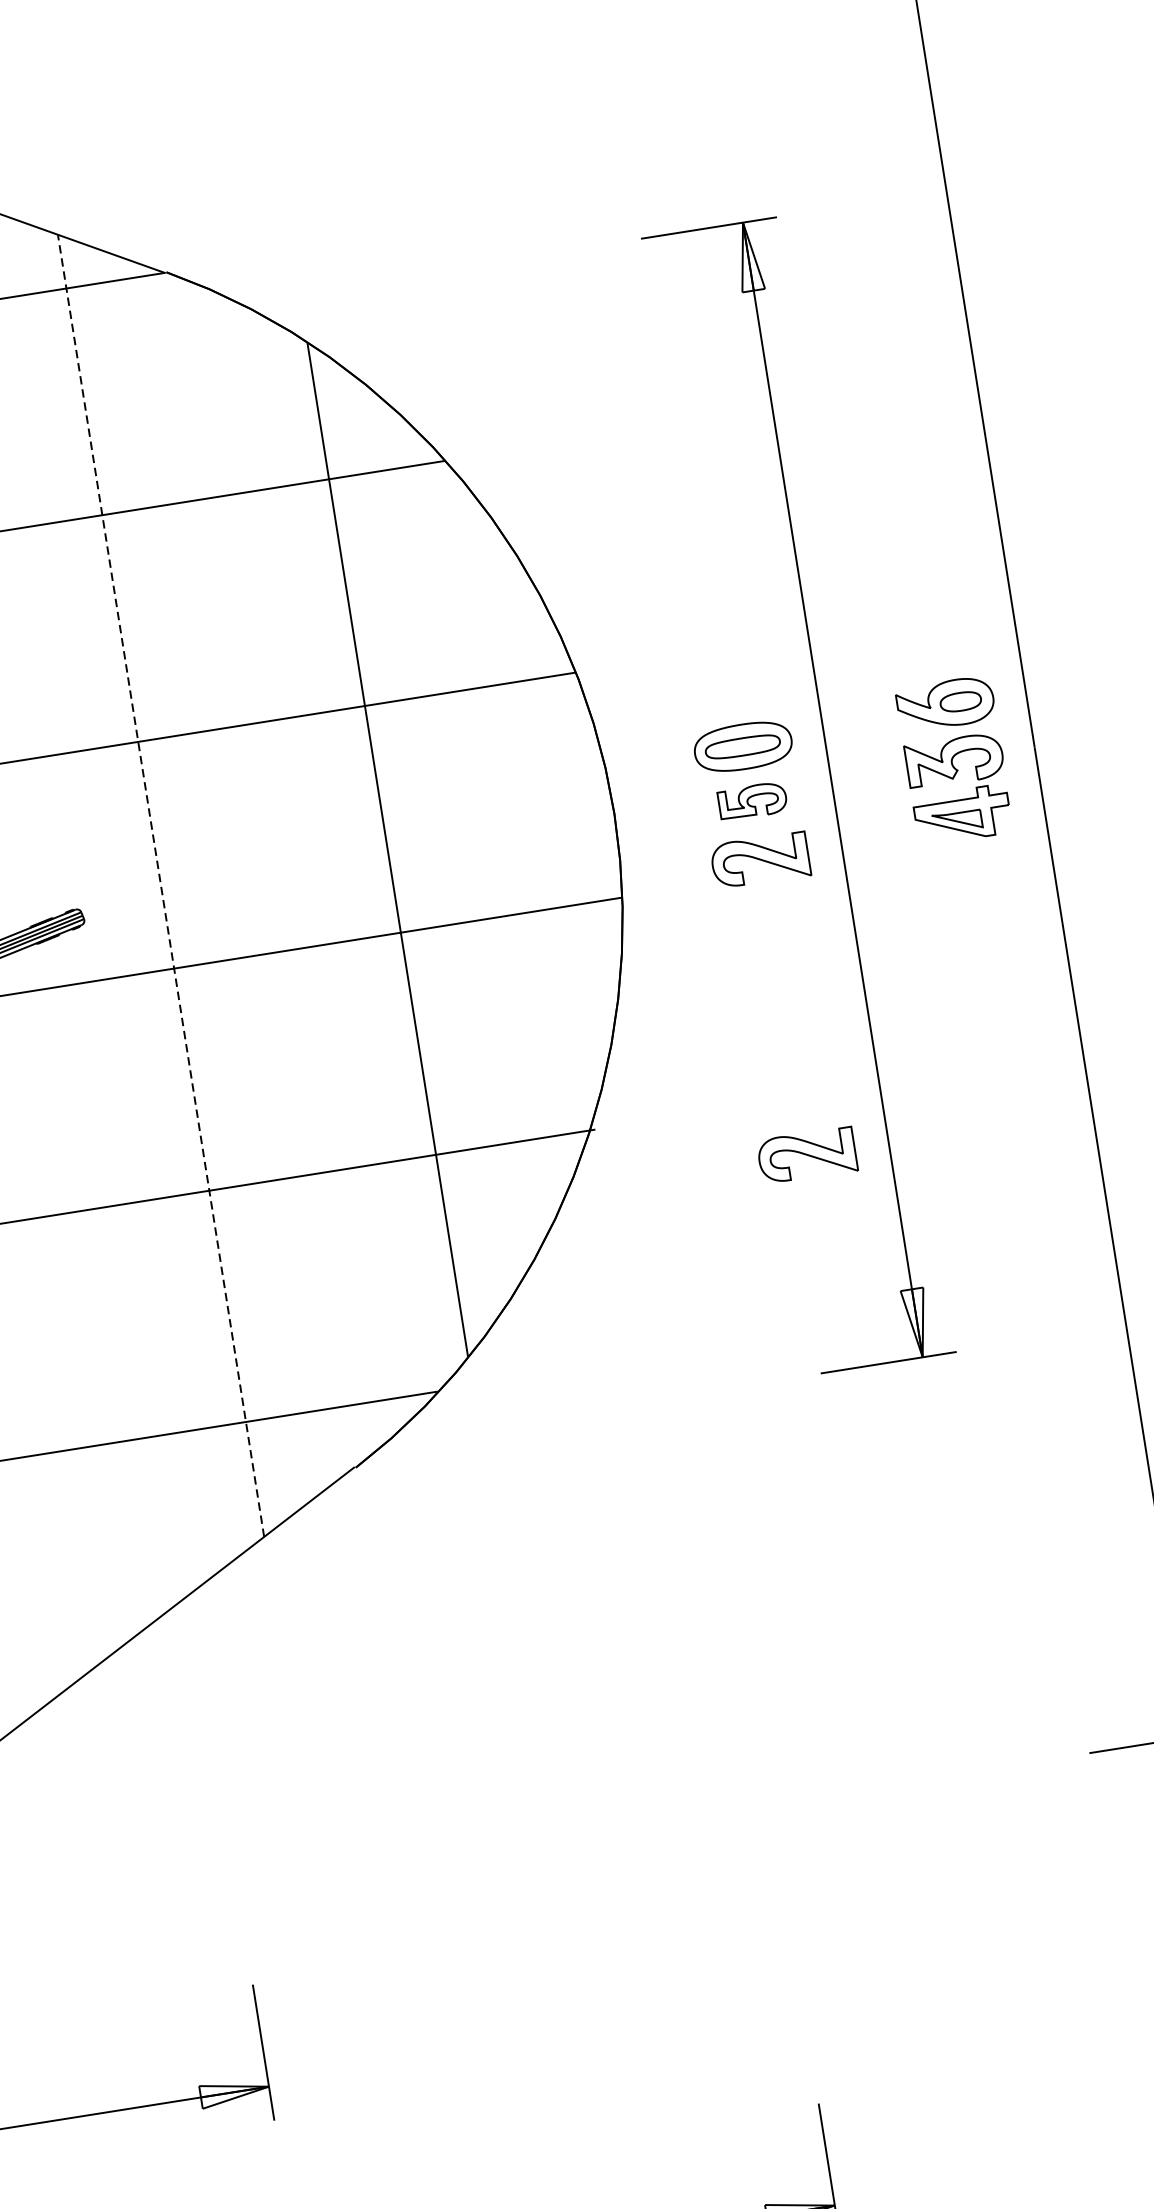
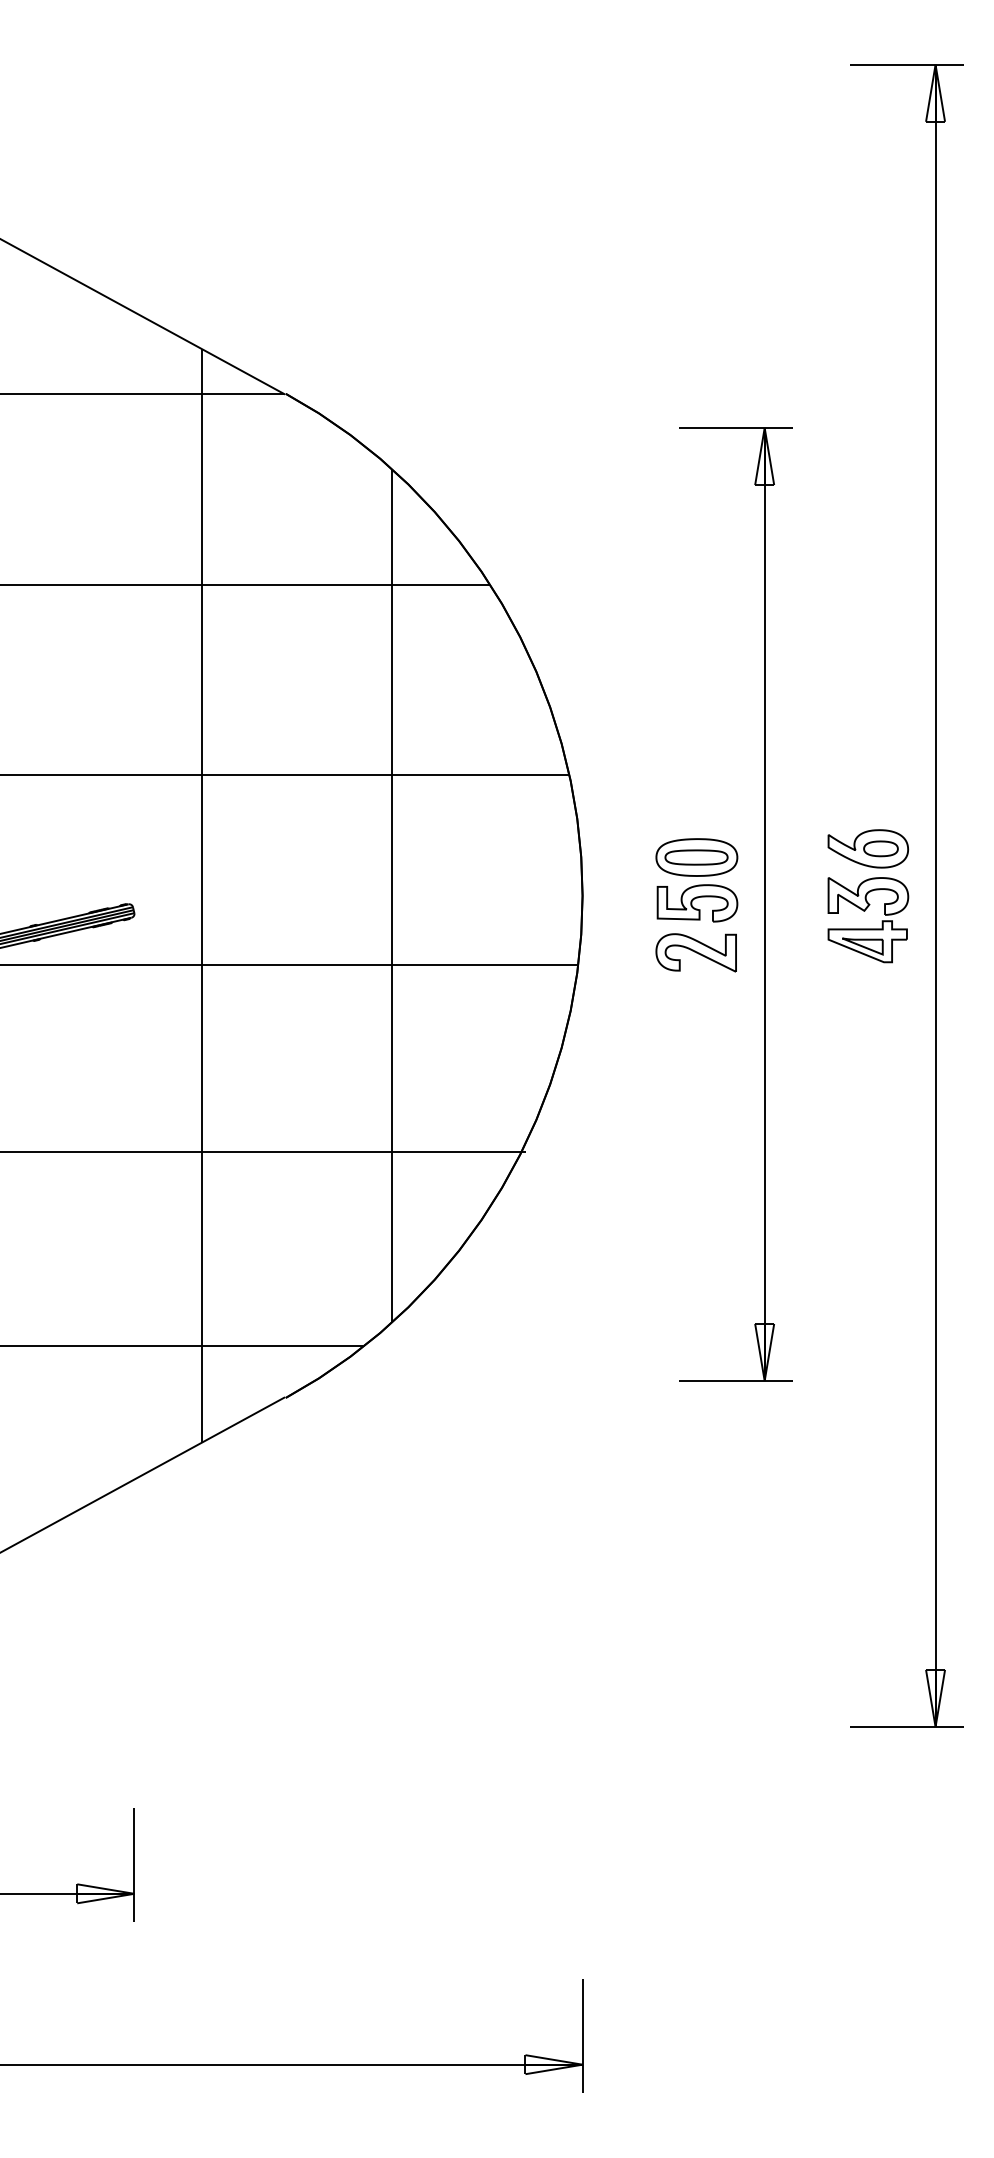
part: (752, 801) -> (697, 903), size x1.43
line: (160, 885) -> (201, 895), dashed -> solid
part: (806, 1155) -> (695, 1200), removed

